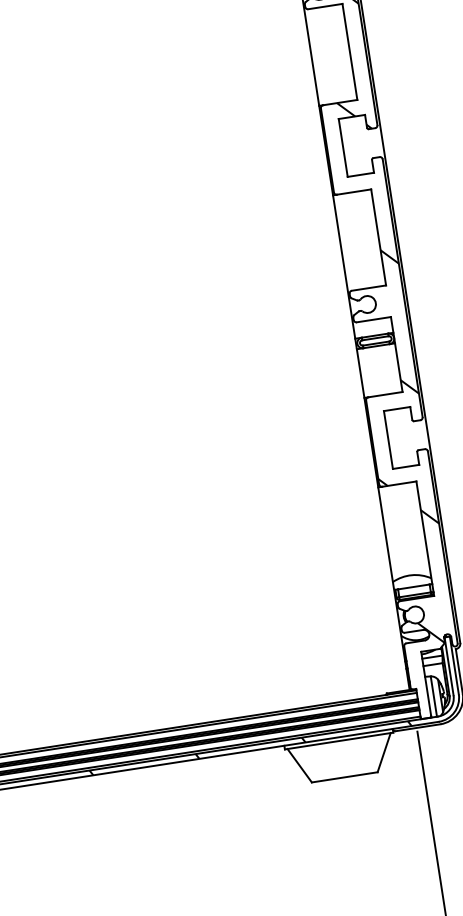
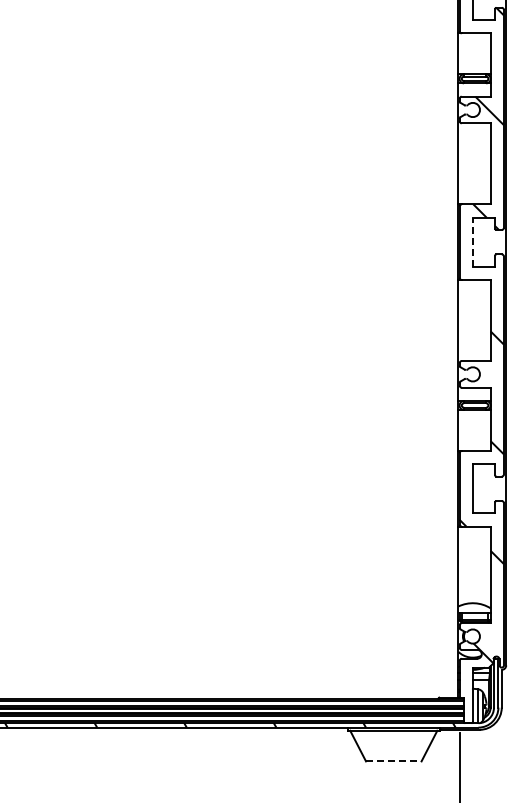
line: (342, 147) -> (472, 241), solid -> dashed
line: (344, 777) -> (393, 761), solid -> dashed

